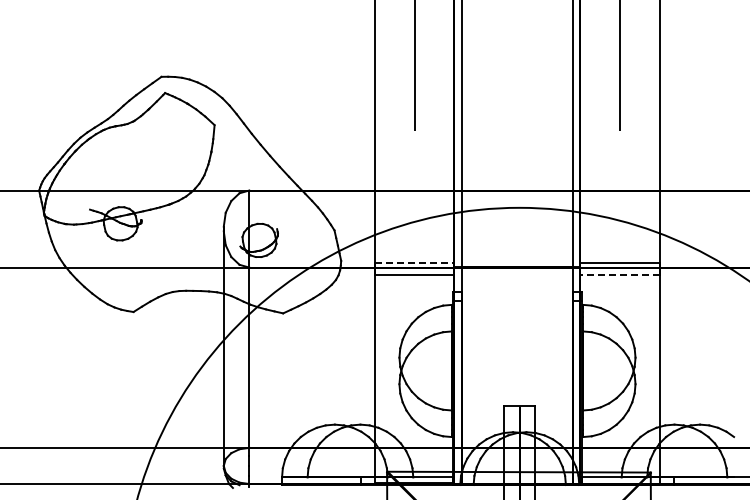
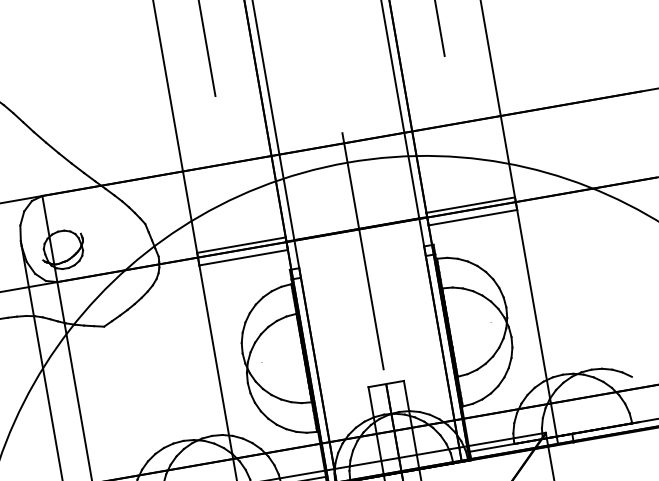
line: (414, 263) -> (241, 245), dashed -> solid
line: (620, 274) -> (473, 217), dashed -> solid
line: (519, 286) -> (362, 250), added

